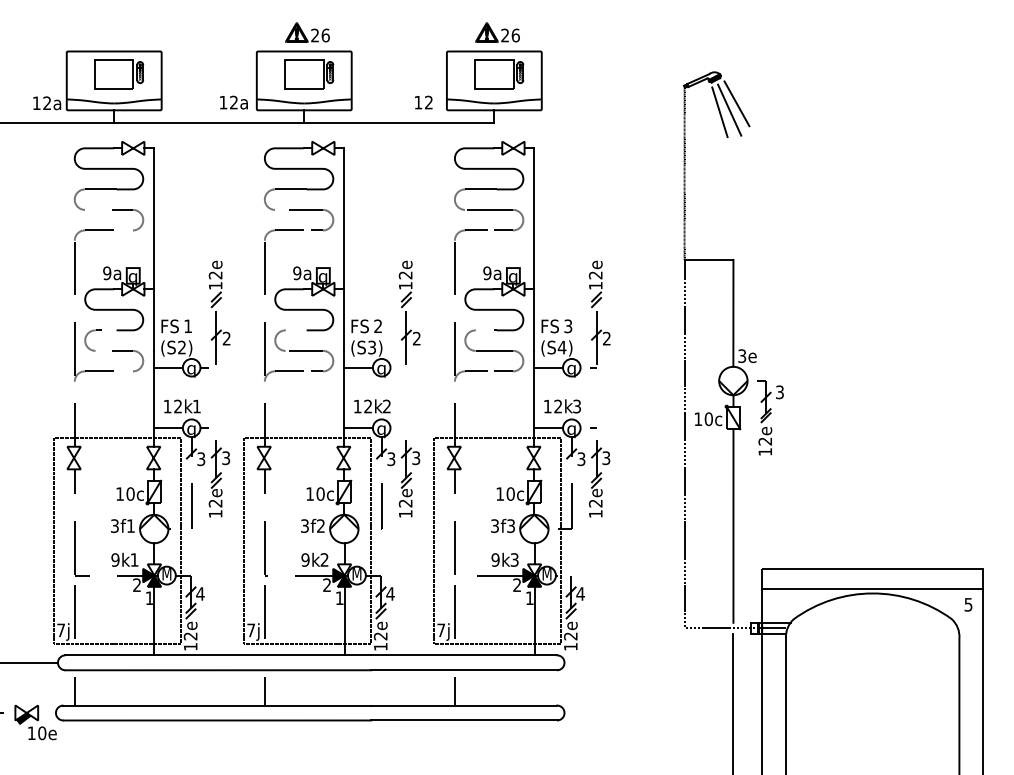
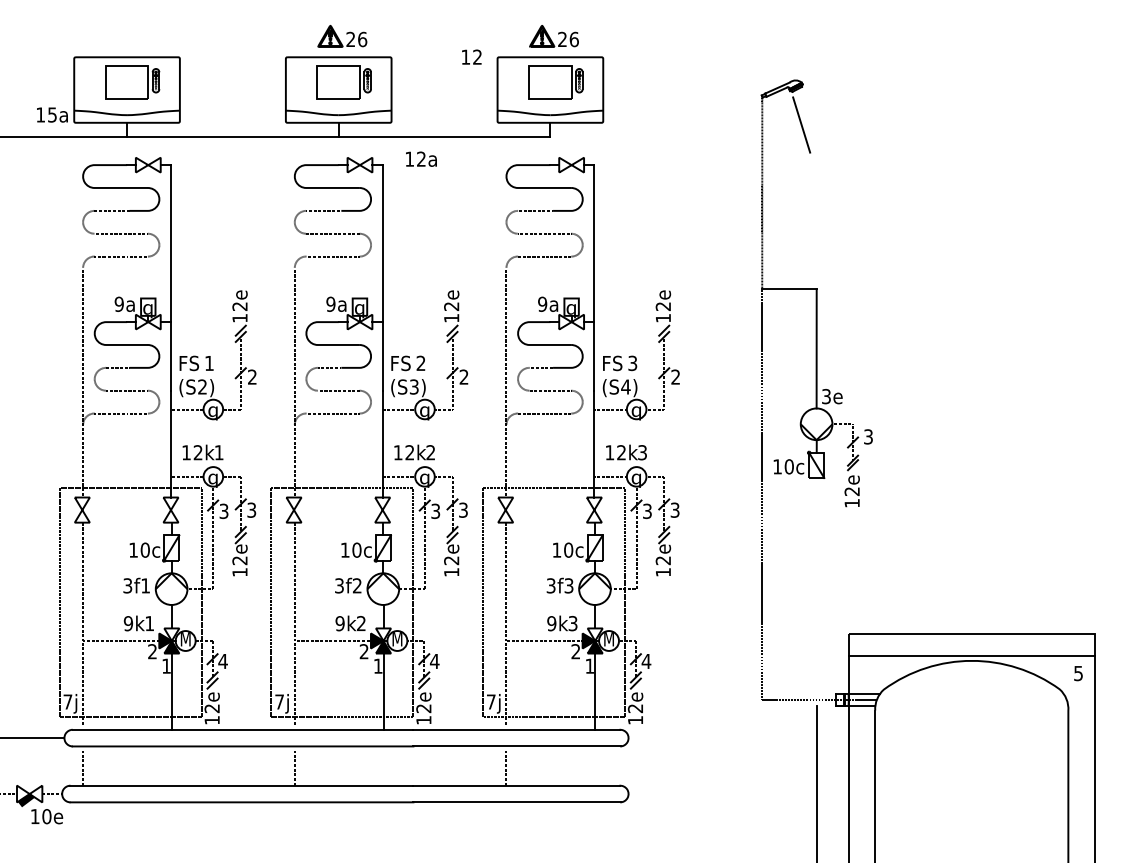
text: (234, 101) -> (421, 158), moved
text: (423, 101) -> (471, 56), moved
text: (47, 102) -> (52, 114), 12a -> 15a
line: (736, 103) -> (820, 115), removed
line: (729, 110) -> (812, 122), removed
line: (733, 525) -> (816, 585), removed

